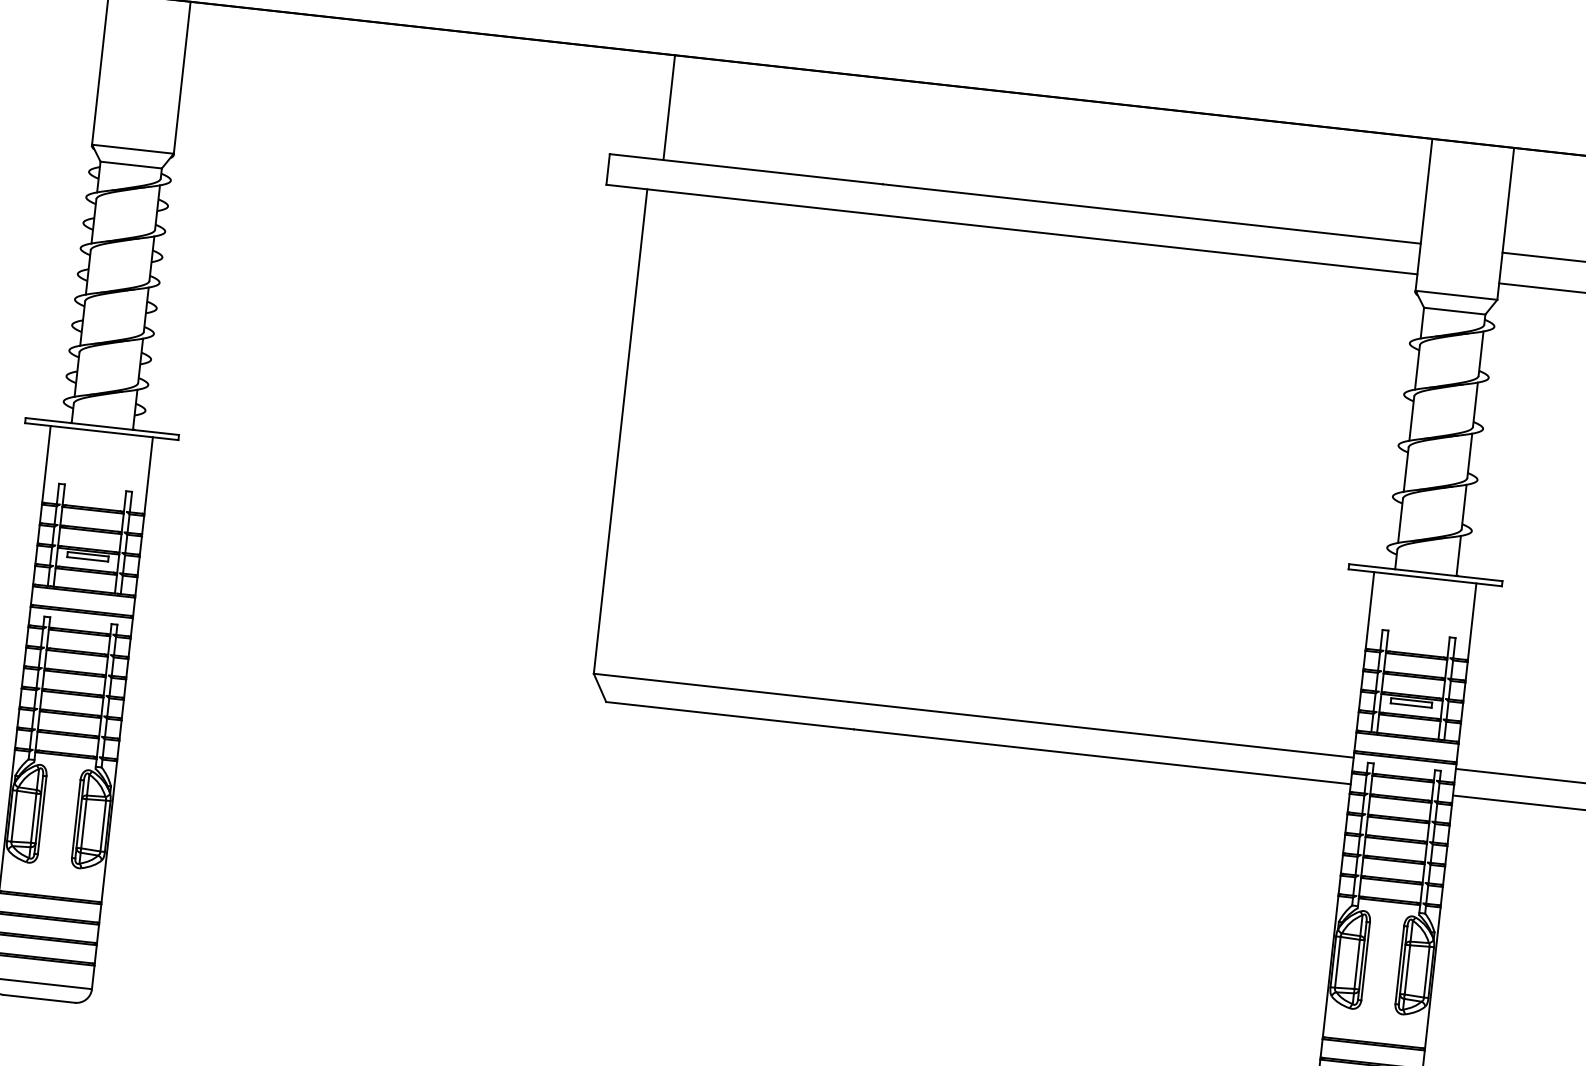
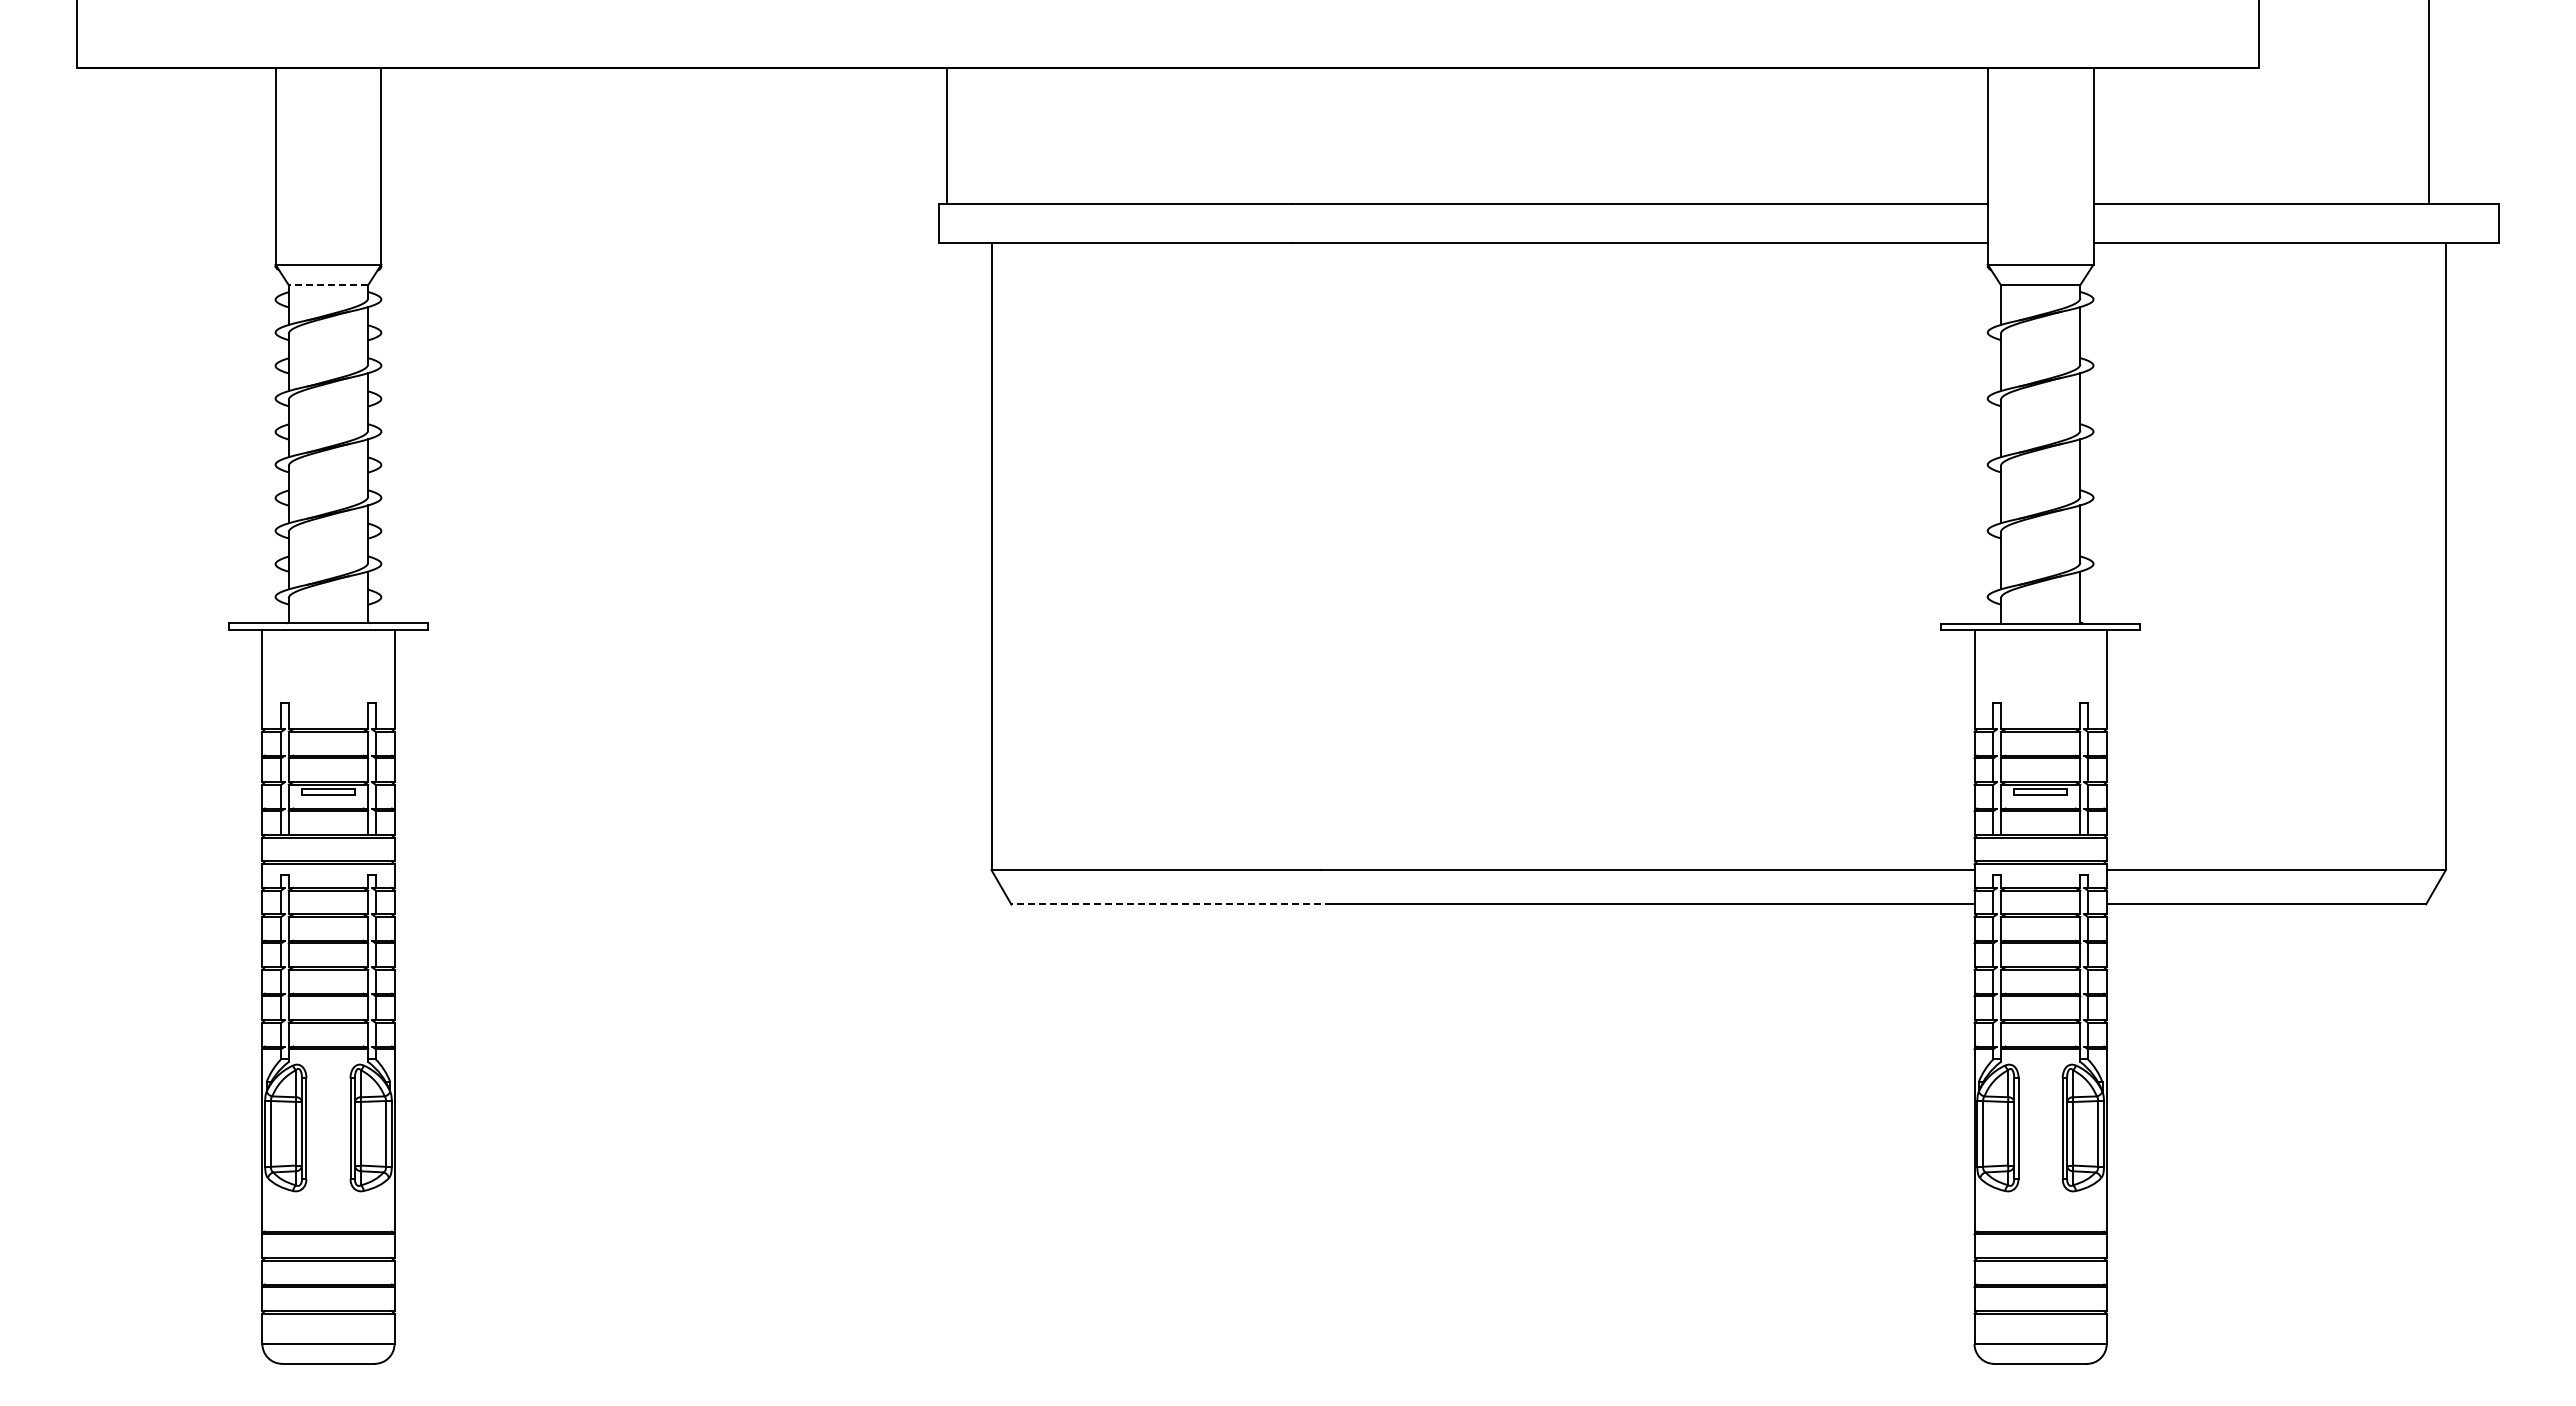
line: (669, 107) -> (947, 135), moved
line: (131, 165) -> (328, 285), solid -> dashed
line: (730, 715) -> (1171, 904), solid -> dashed

